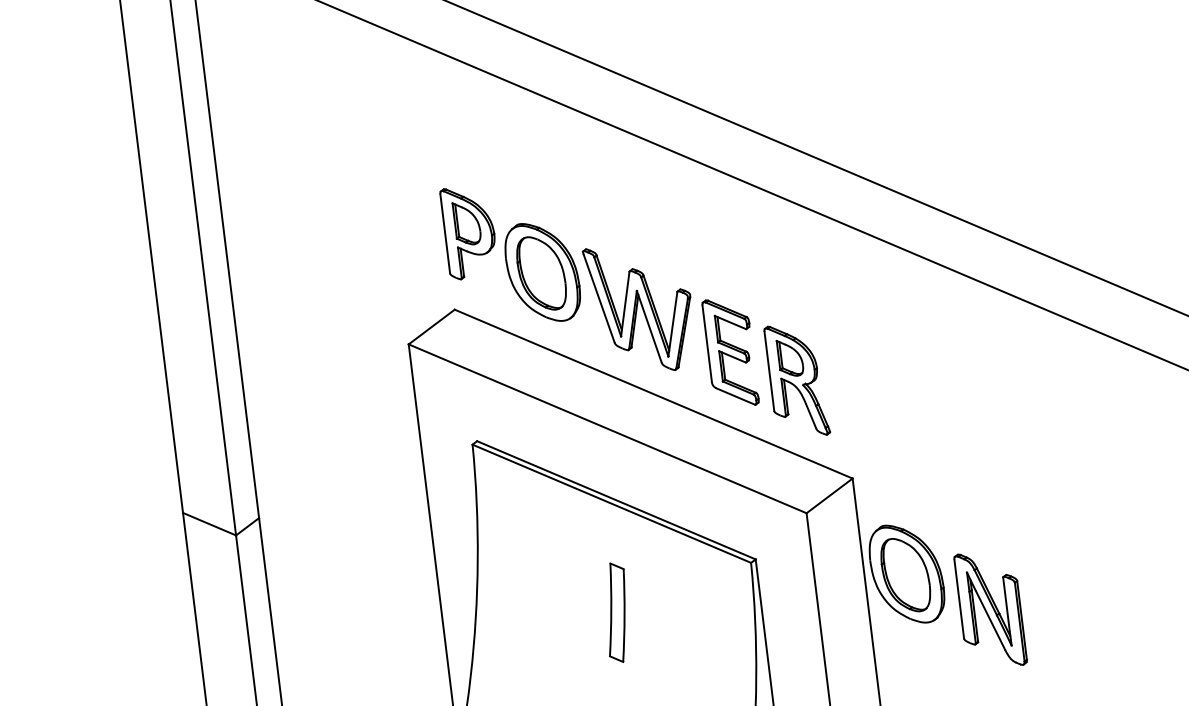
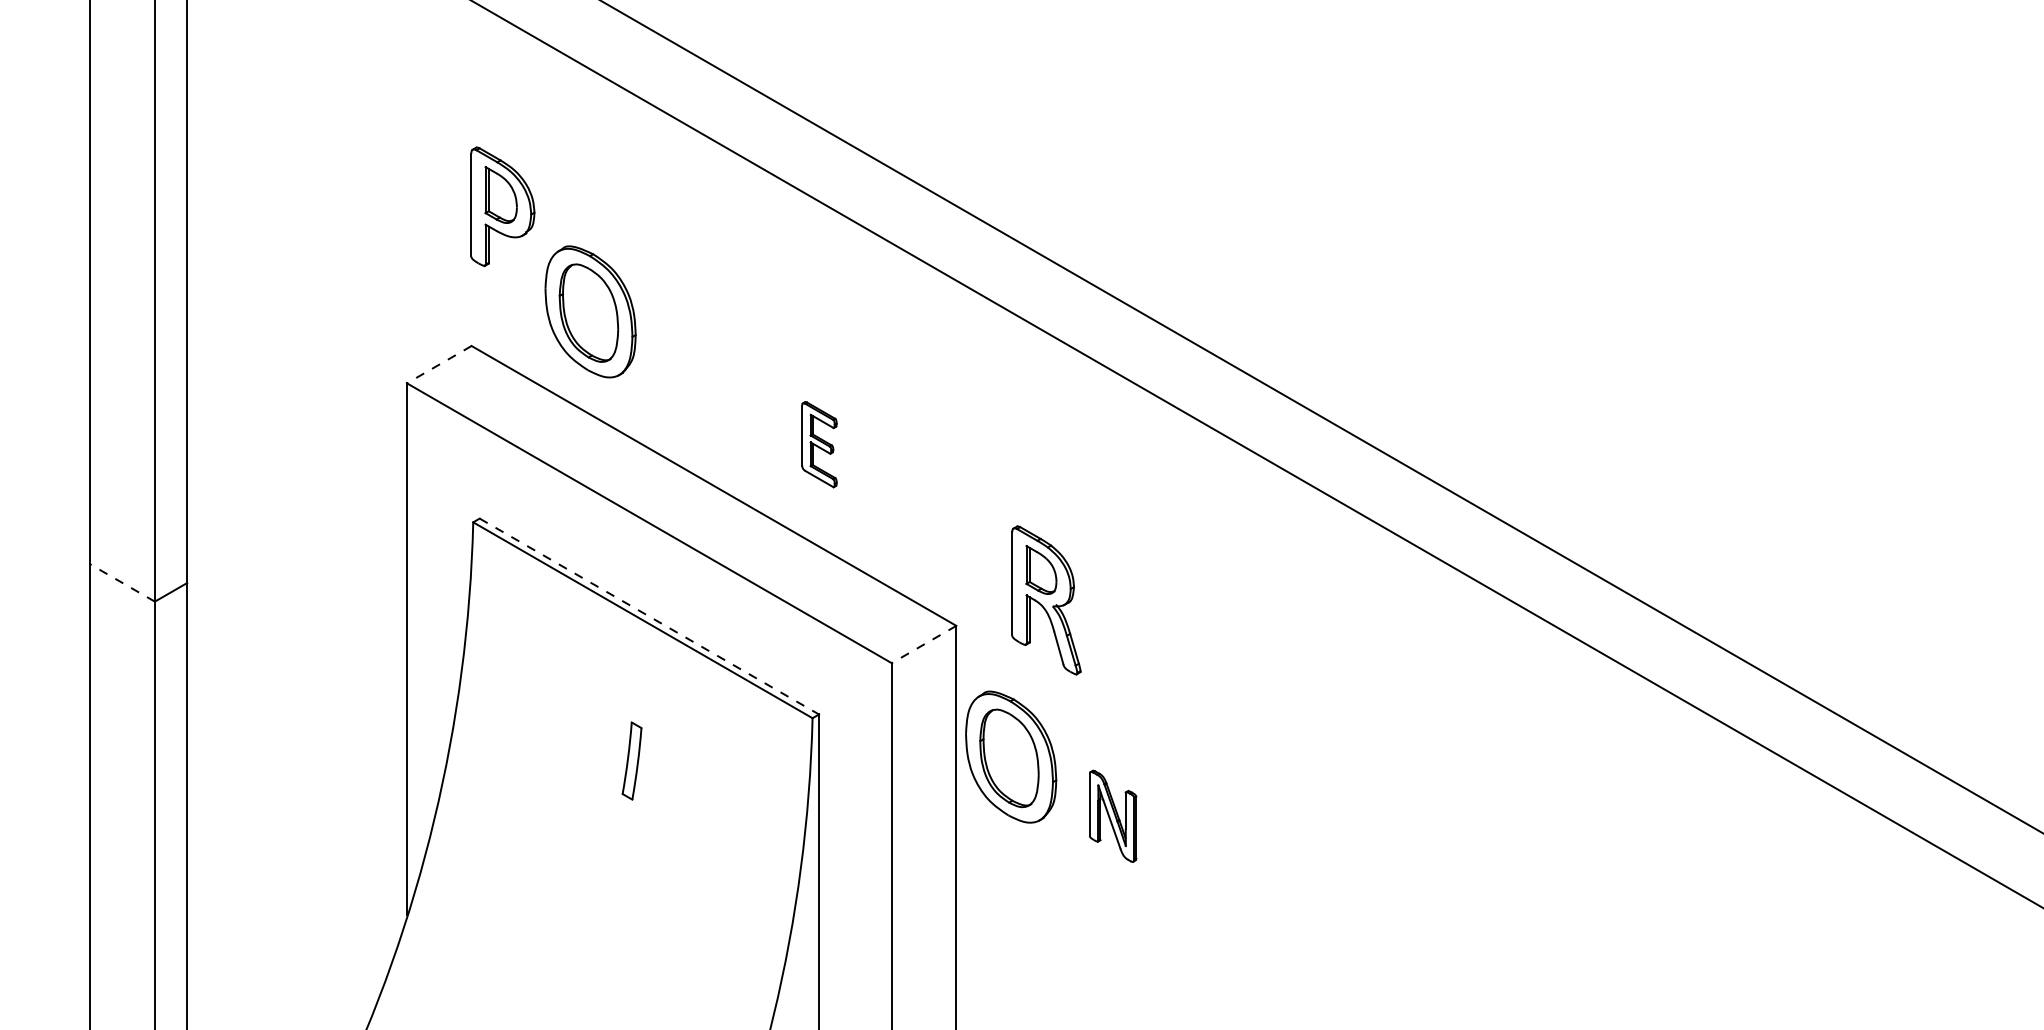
part: (469, 232) -> (502, 206), moved
part: (640, 308) -> (710, 373), removed
line: (431, 326) -> (438, 364), solid -> dashed
part: (730, 352) -> (819, 444), size x0.6
part: (797, 380) -> (1046, 600), moved
line: (829, 495) -> (923, 644), solid -> dashed
line: (616, 500) -> (649, 616), solid -> dashed
line: (209, 523) -> (122, 582), solid -> dashed
part: (990, 609) -> (1112, 816), size x0.6
part: (616, 612) -> (631, 760), size x0.6

